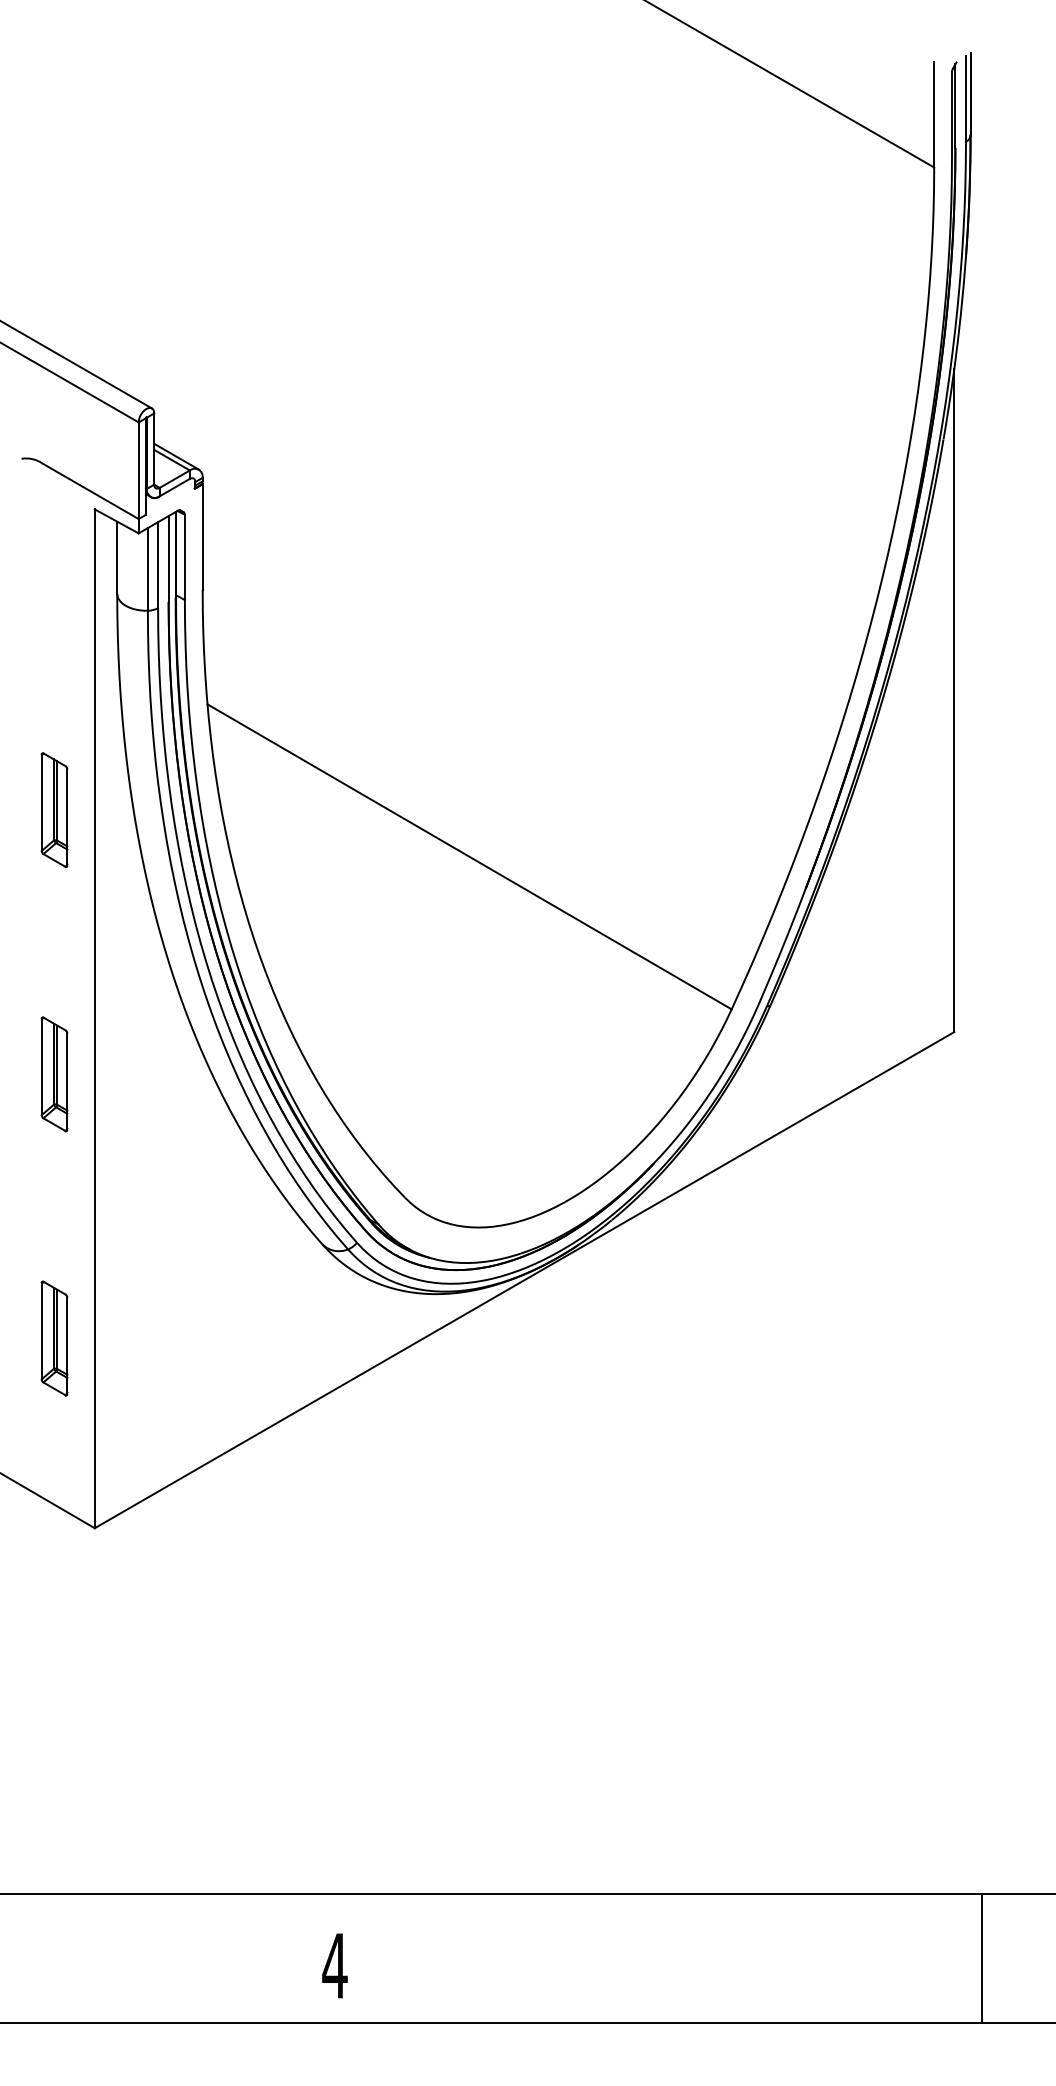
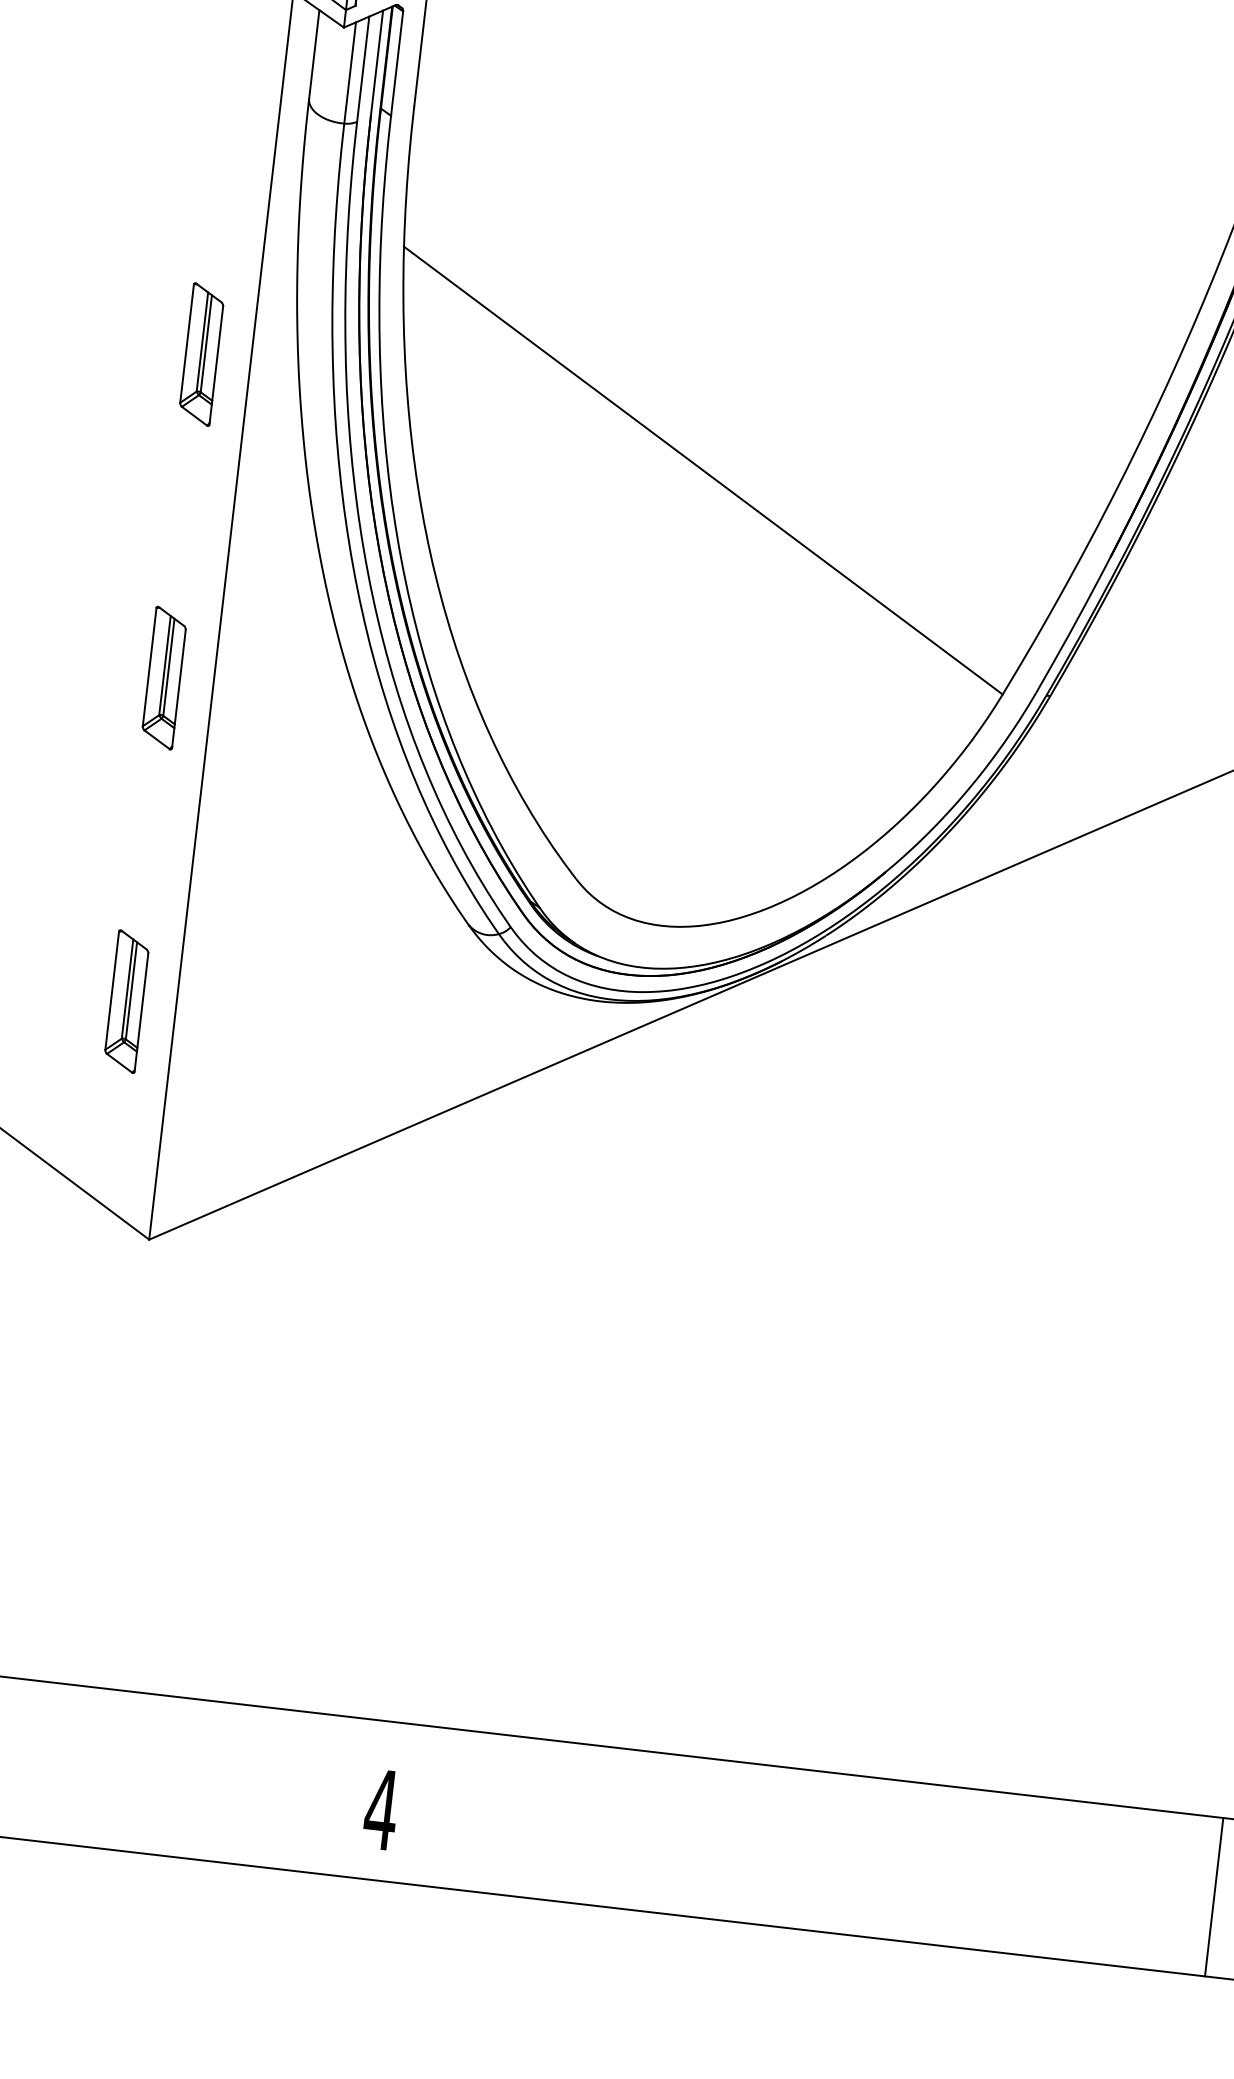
line: (982, 1958) -> (1214, 1896), moved

